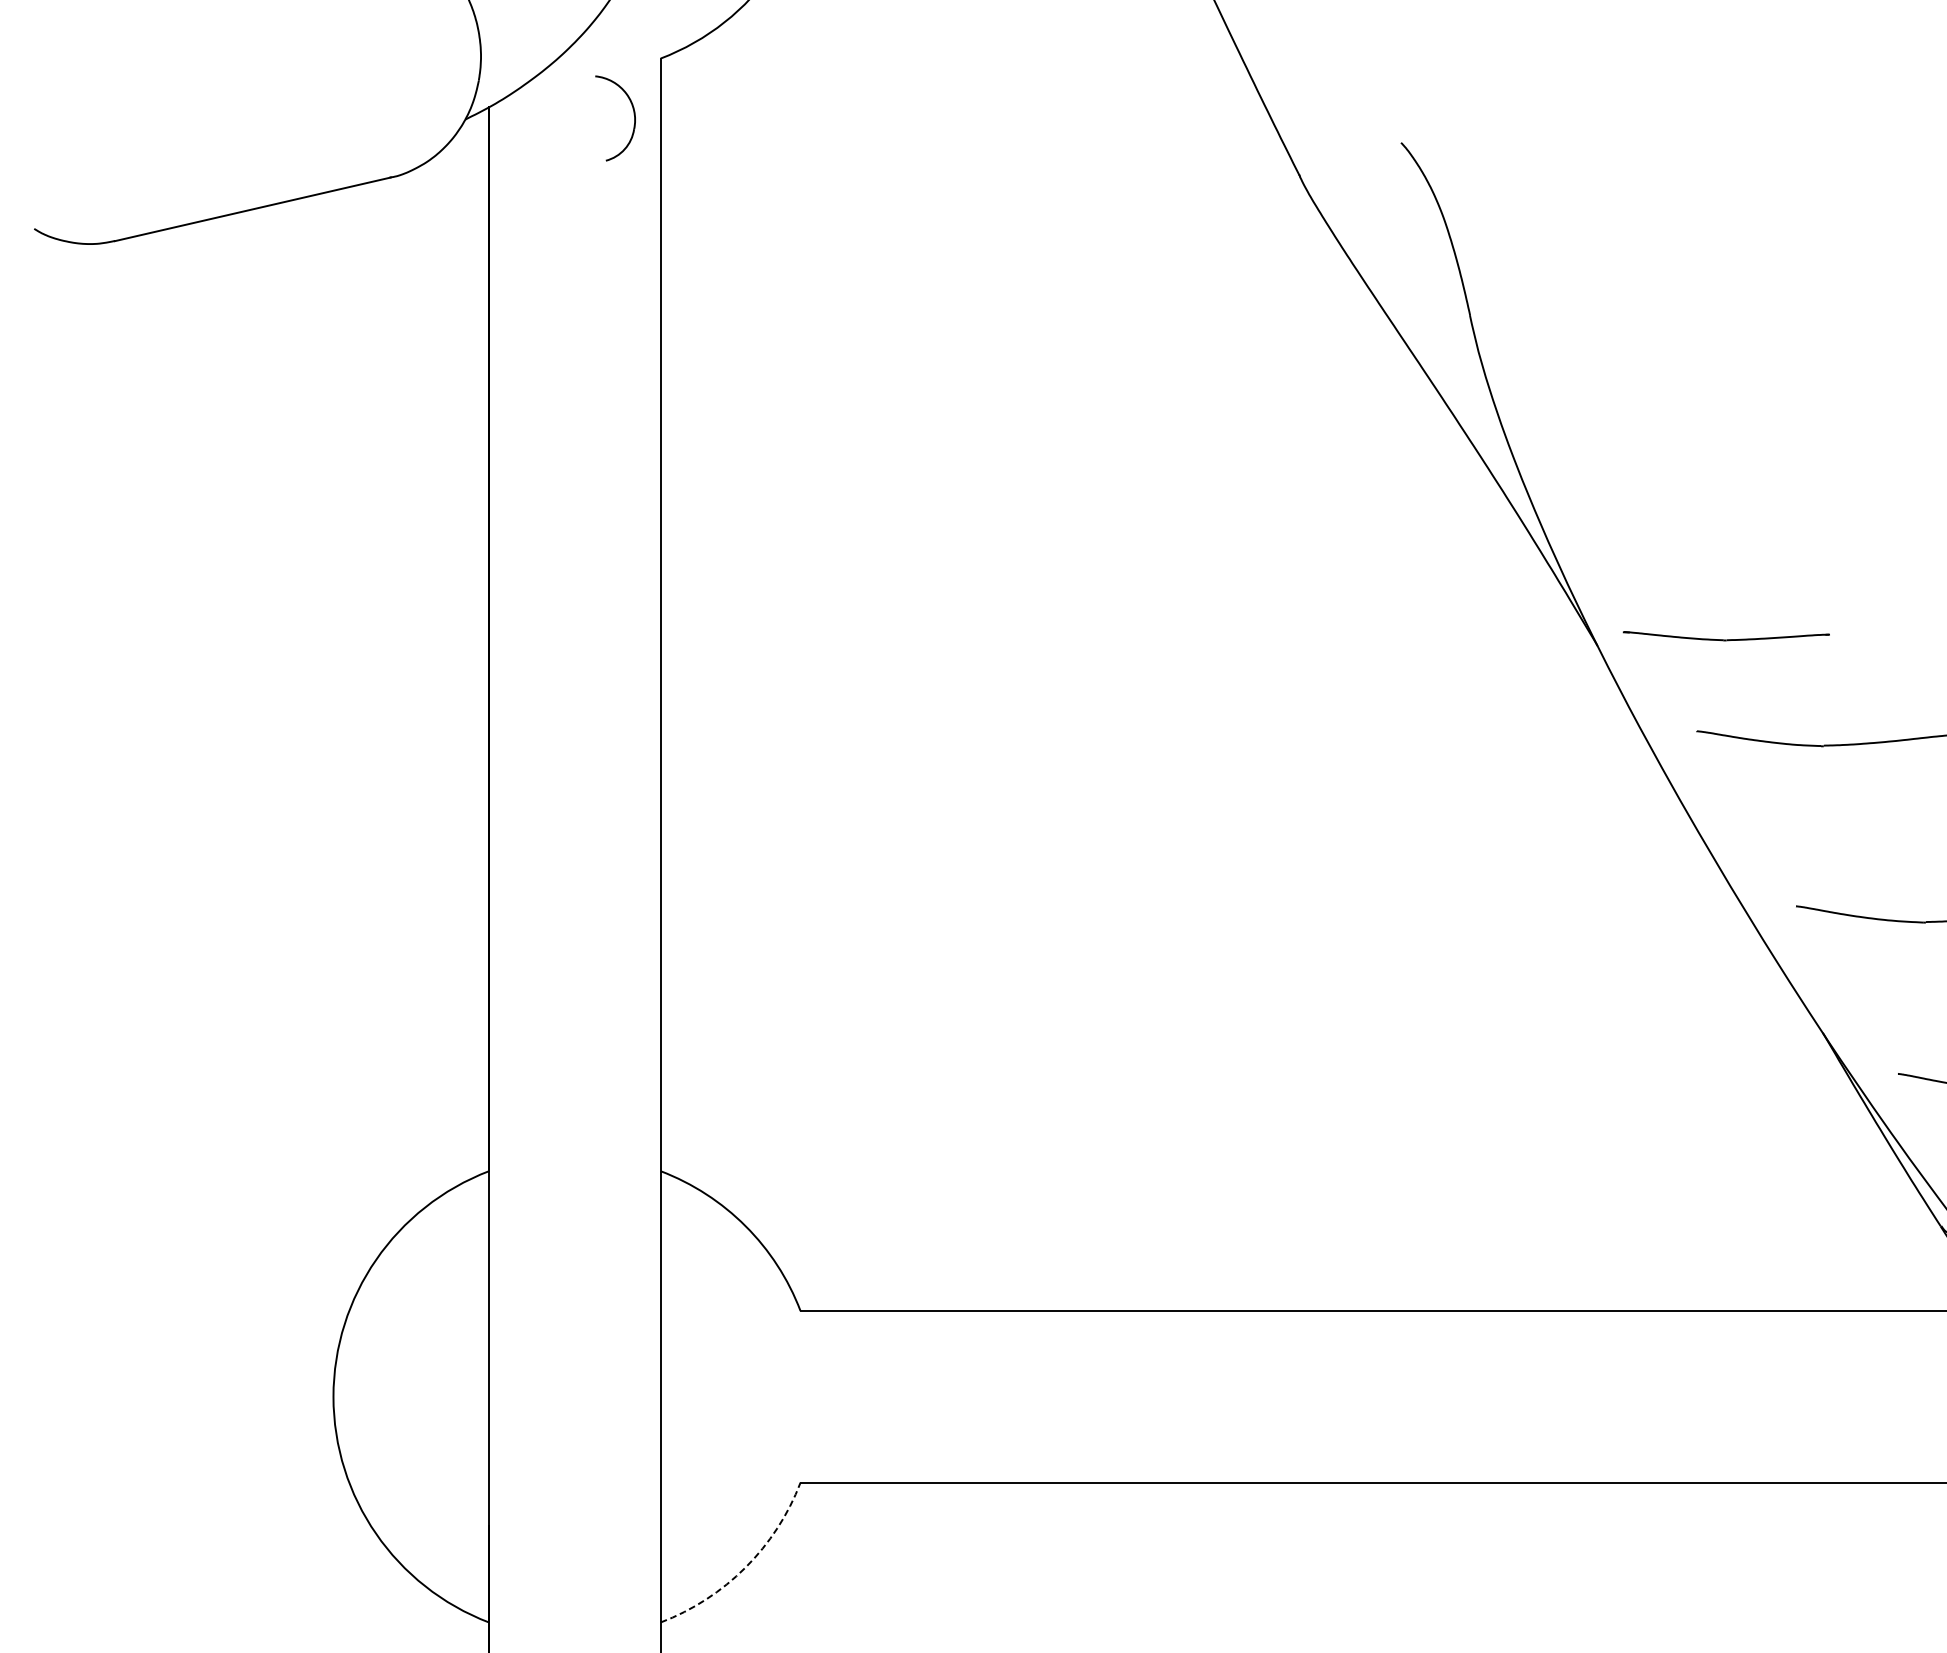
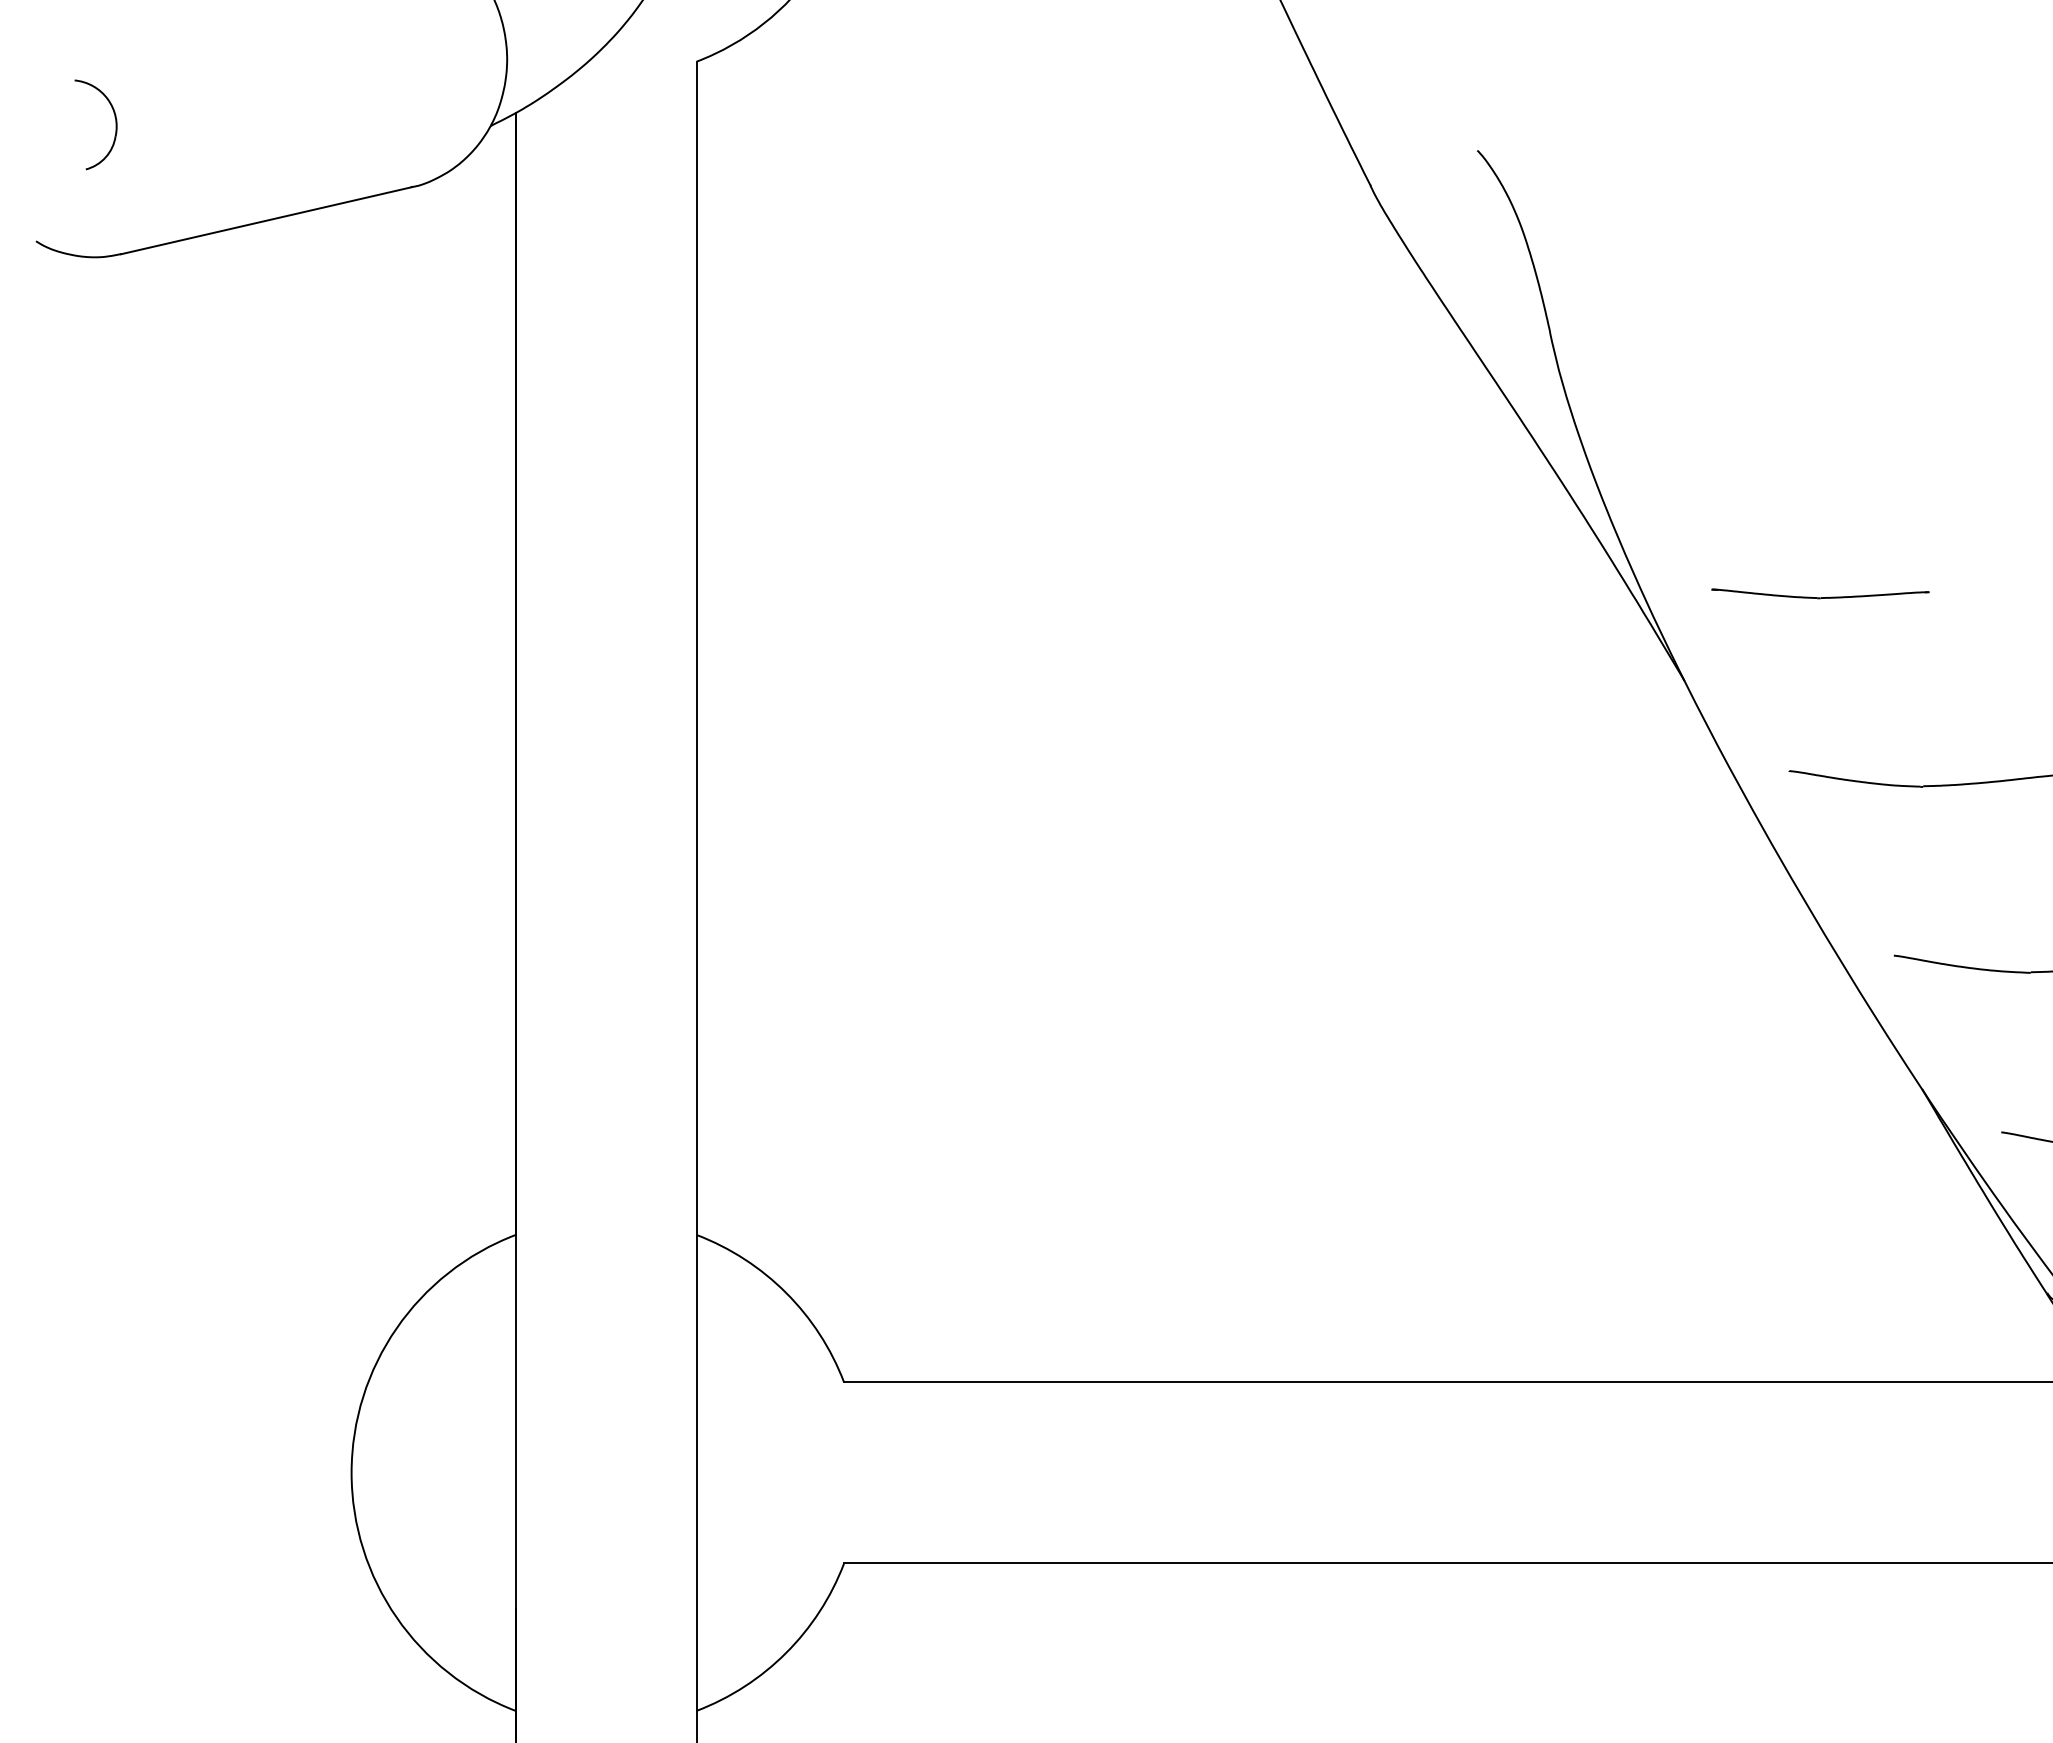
part: (634, 118) -> (115, 124), moved
part: (1726, 635) -> (1820, 593), moved
arc: (745, 1567) -> (786, 1652), dashed -> solid

